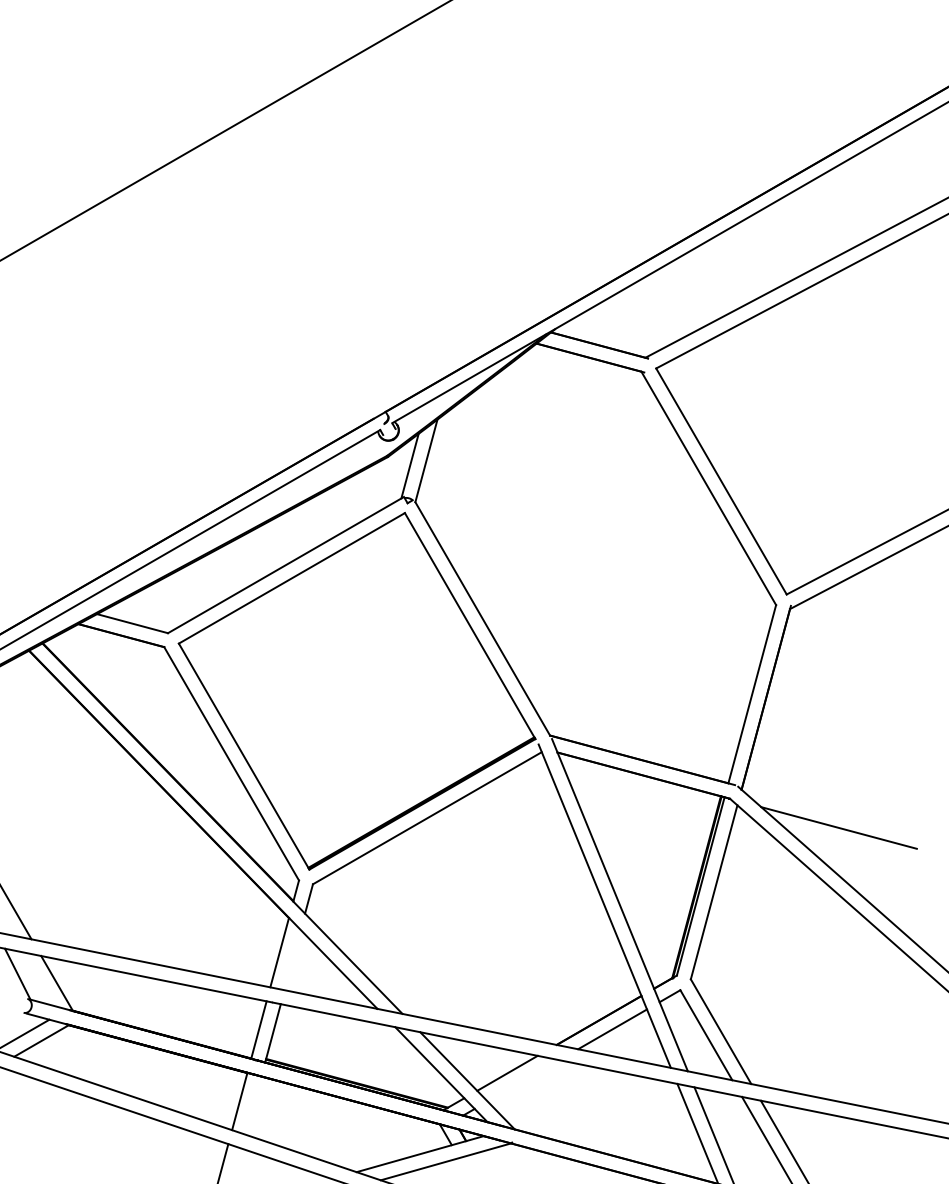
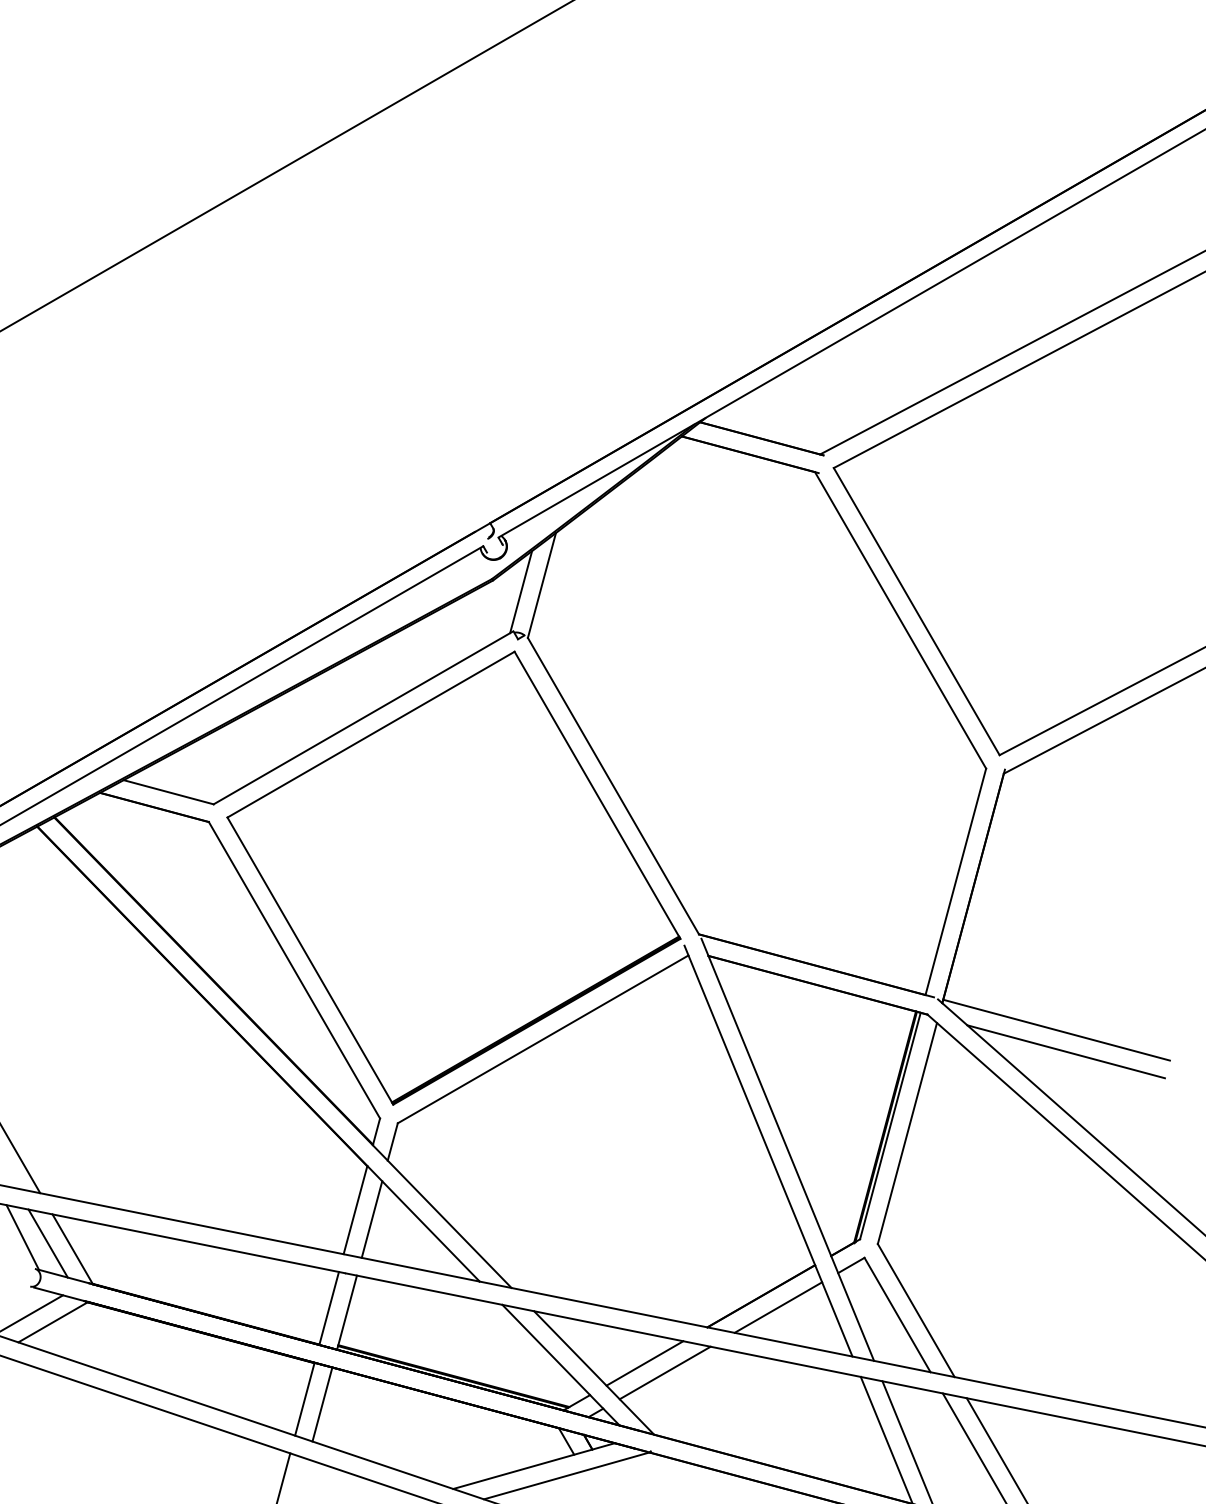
line: (831, 810) -> (1056, 1029), added
line: (292, 960) -> (371, 1219), added
line: (37, 978) -> (47, 1243), added
line: (522, 1080) -> (664, 1372), added
line: (253, 1105) -> (322, 1404), added

